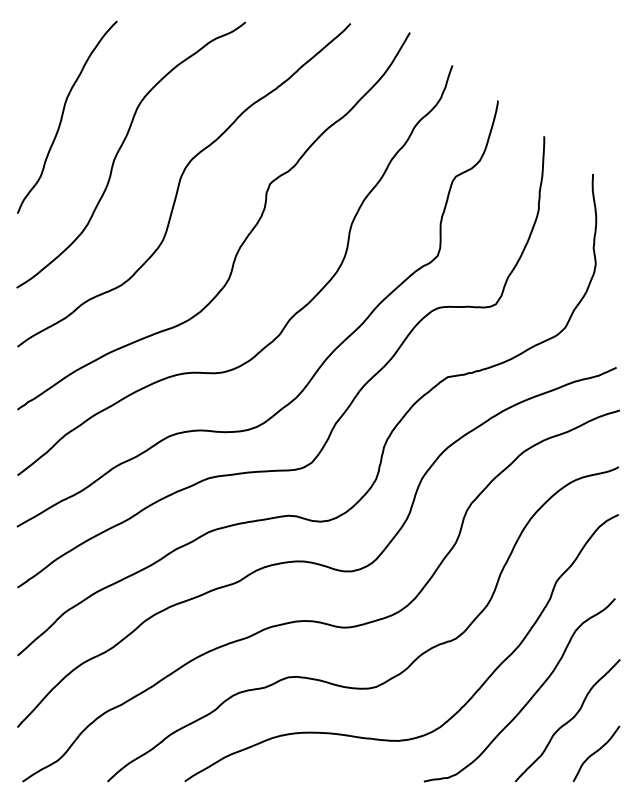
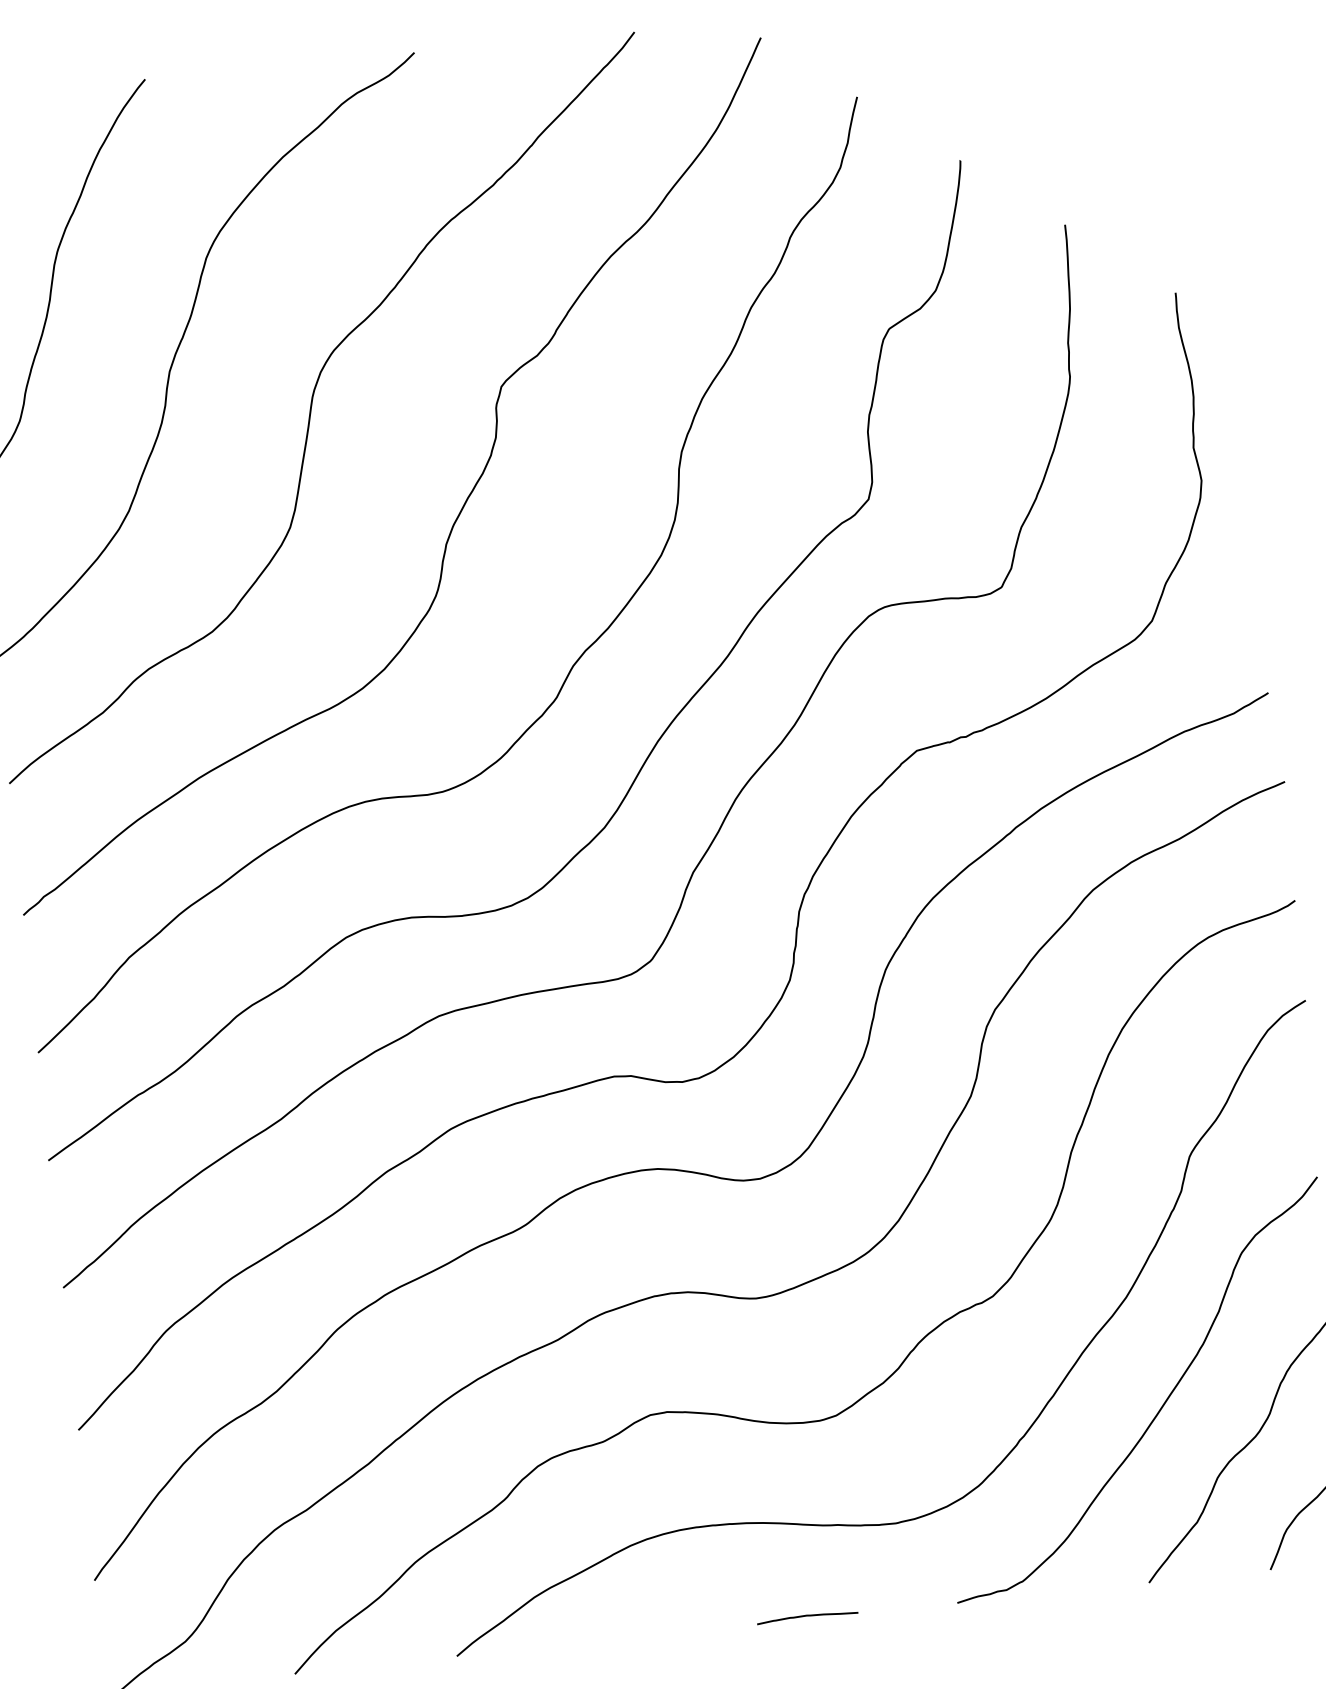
line: (352, 780) -> (807, 1616), added

